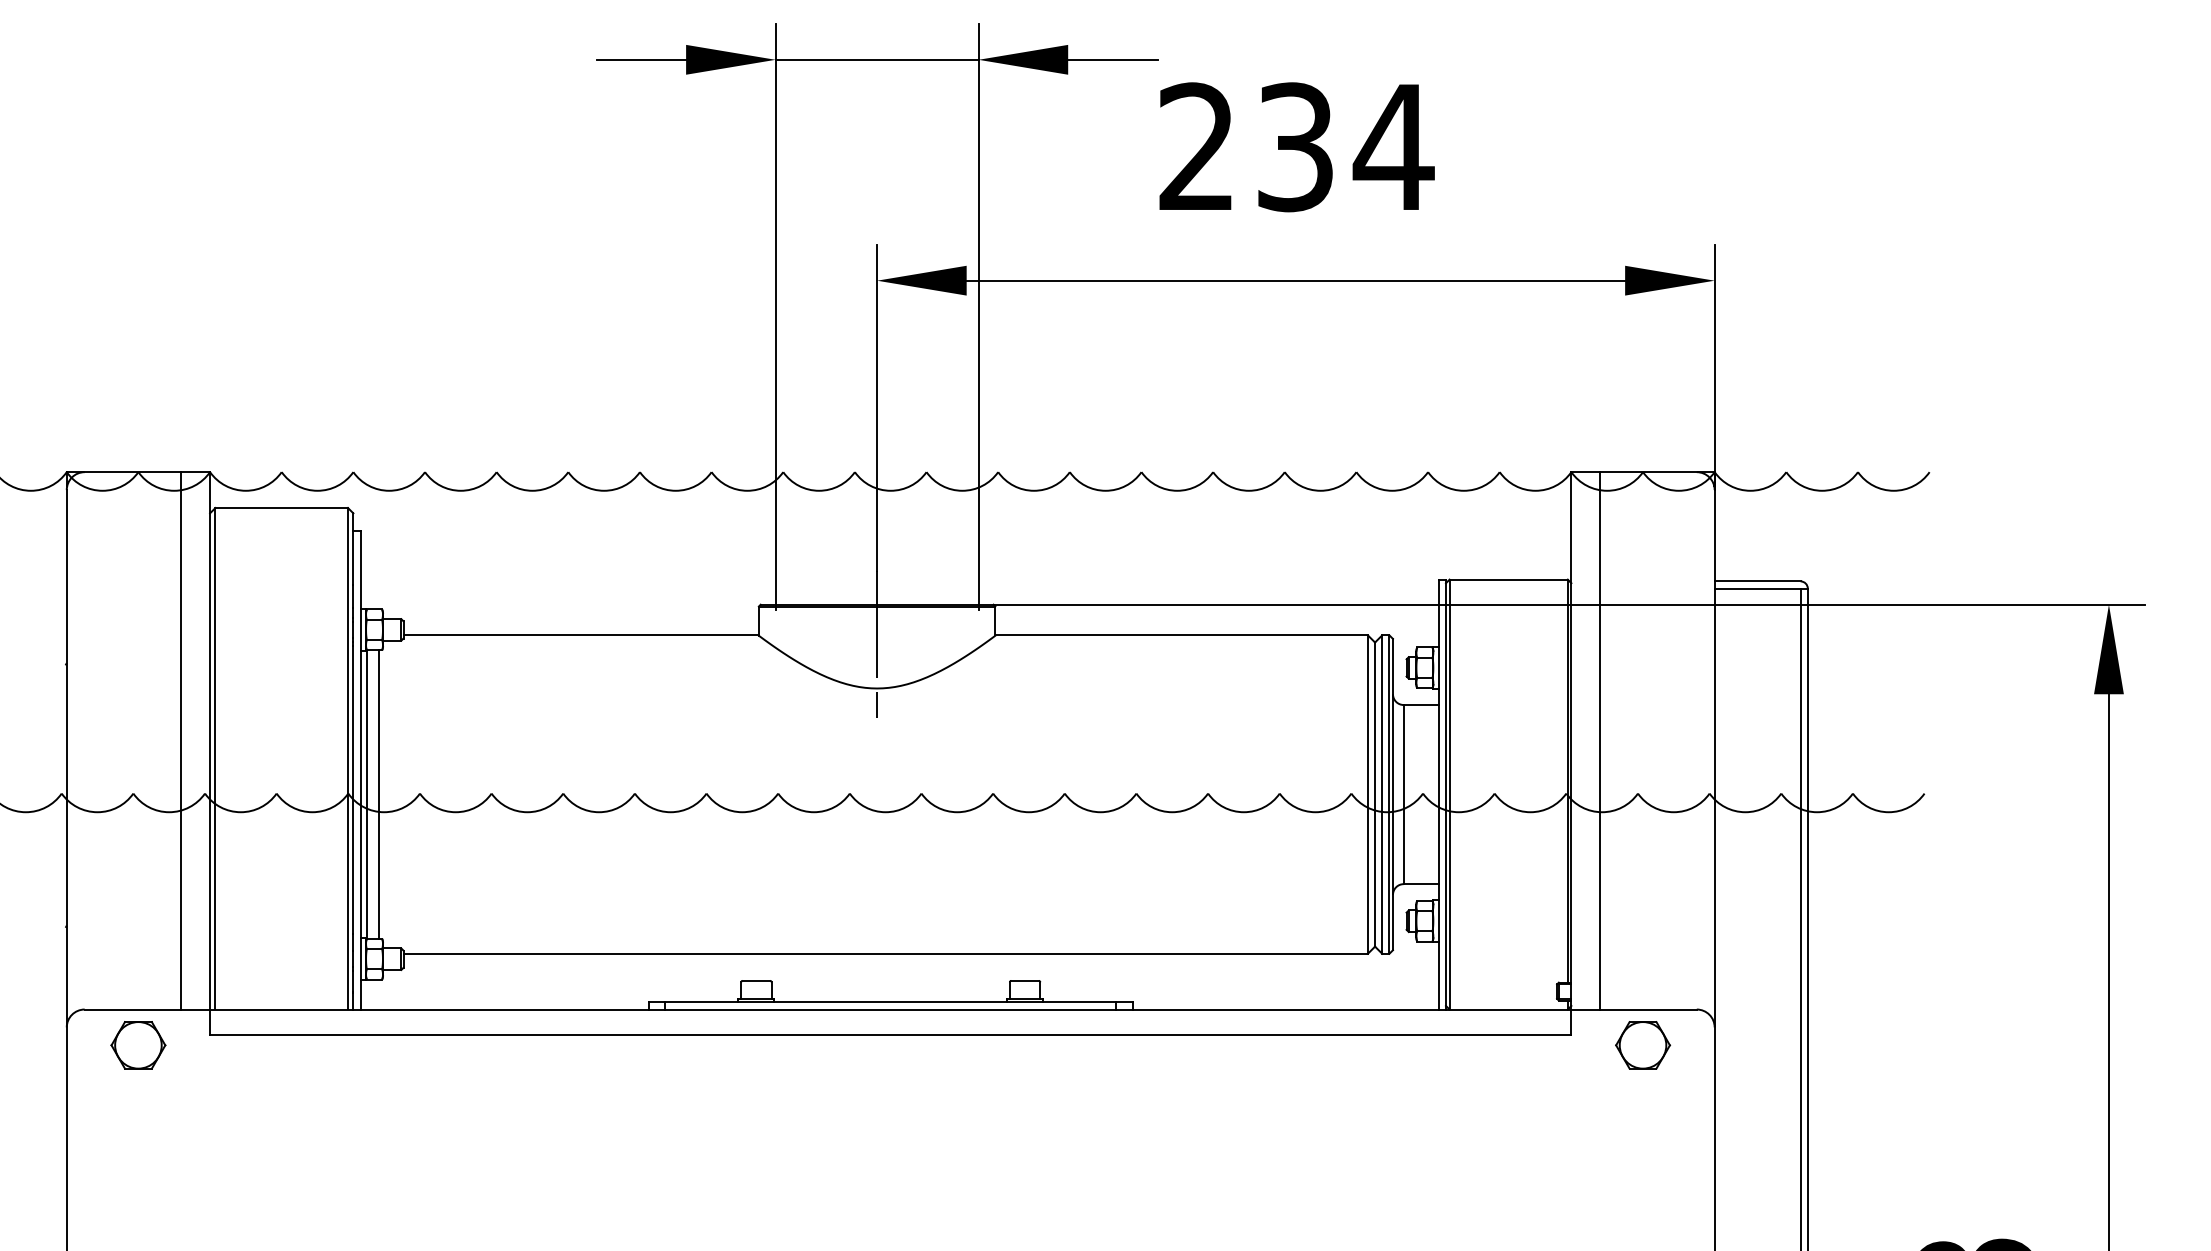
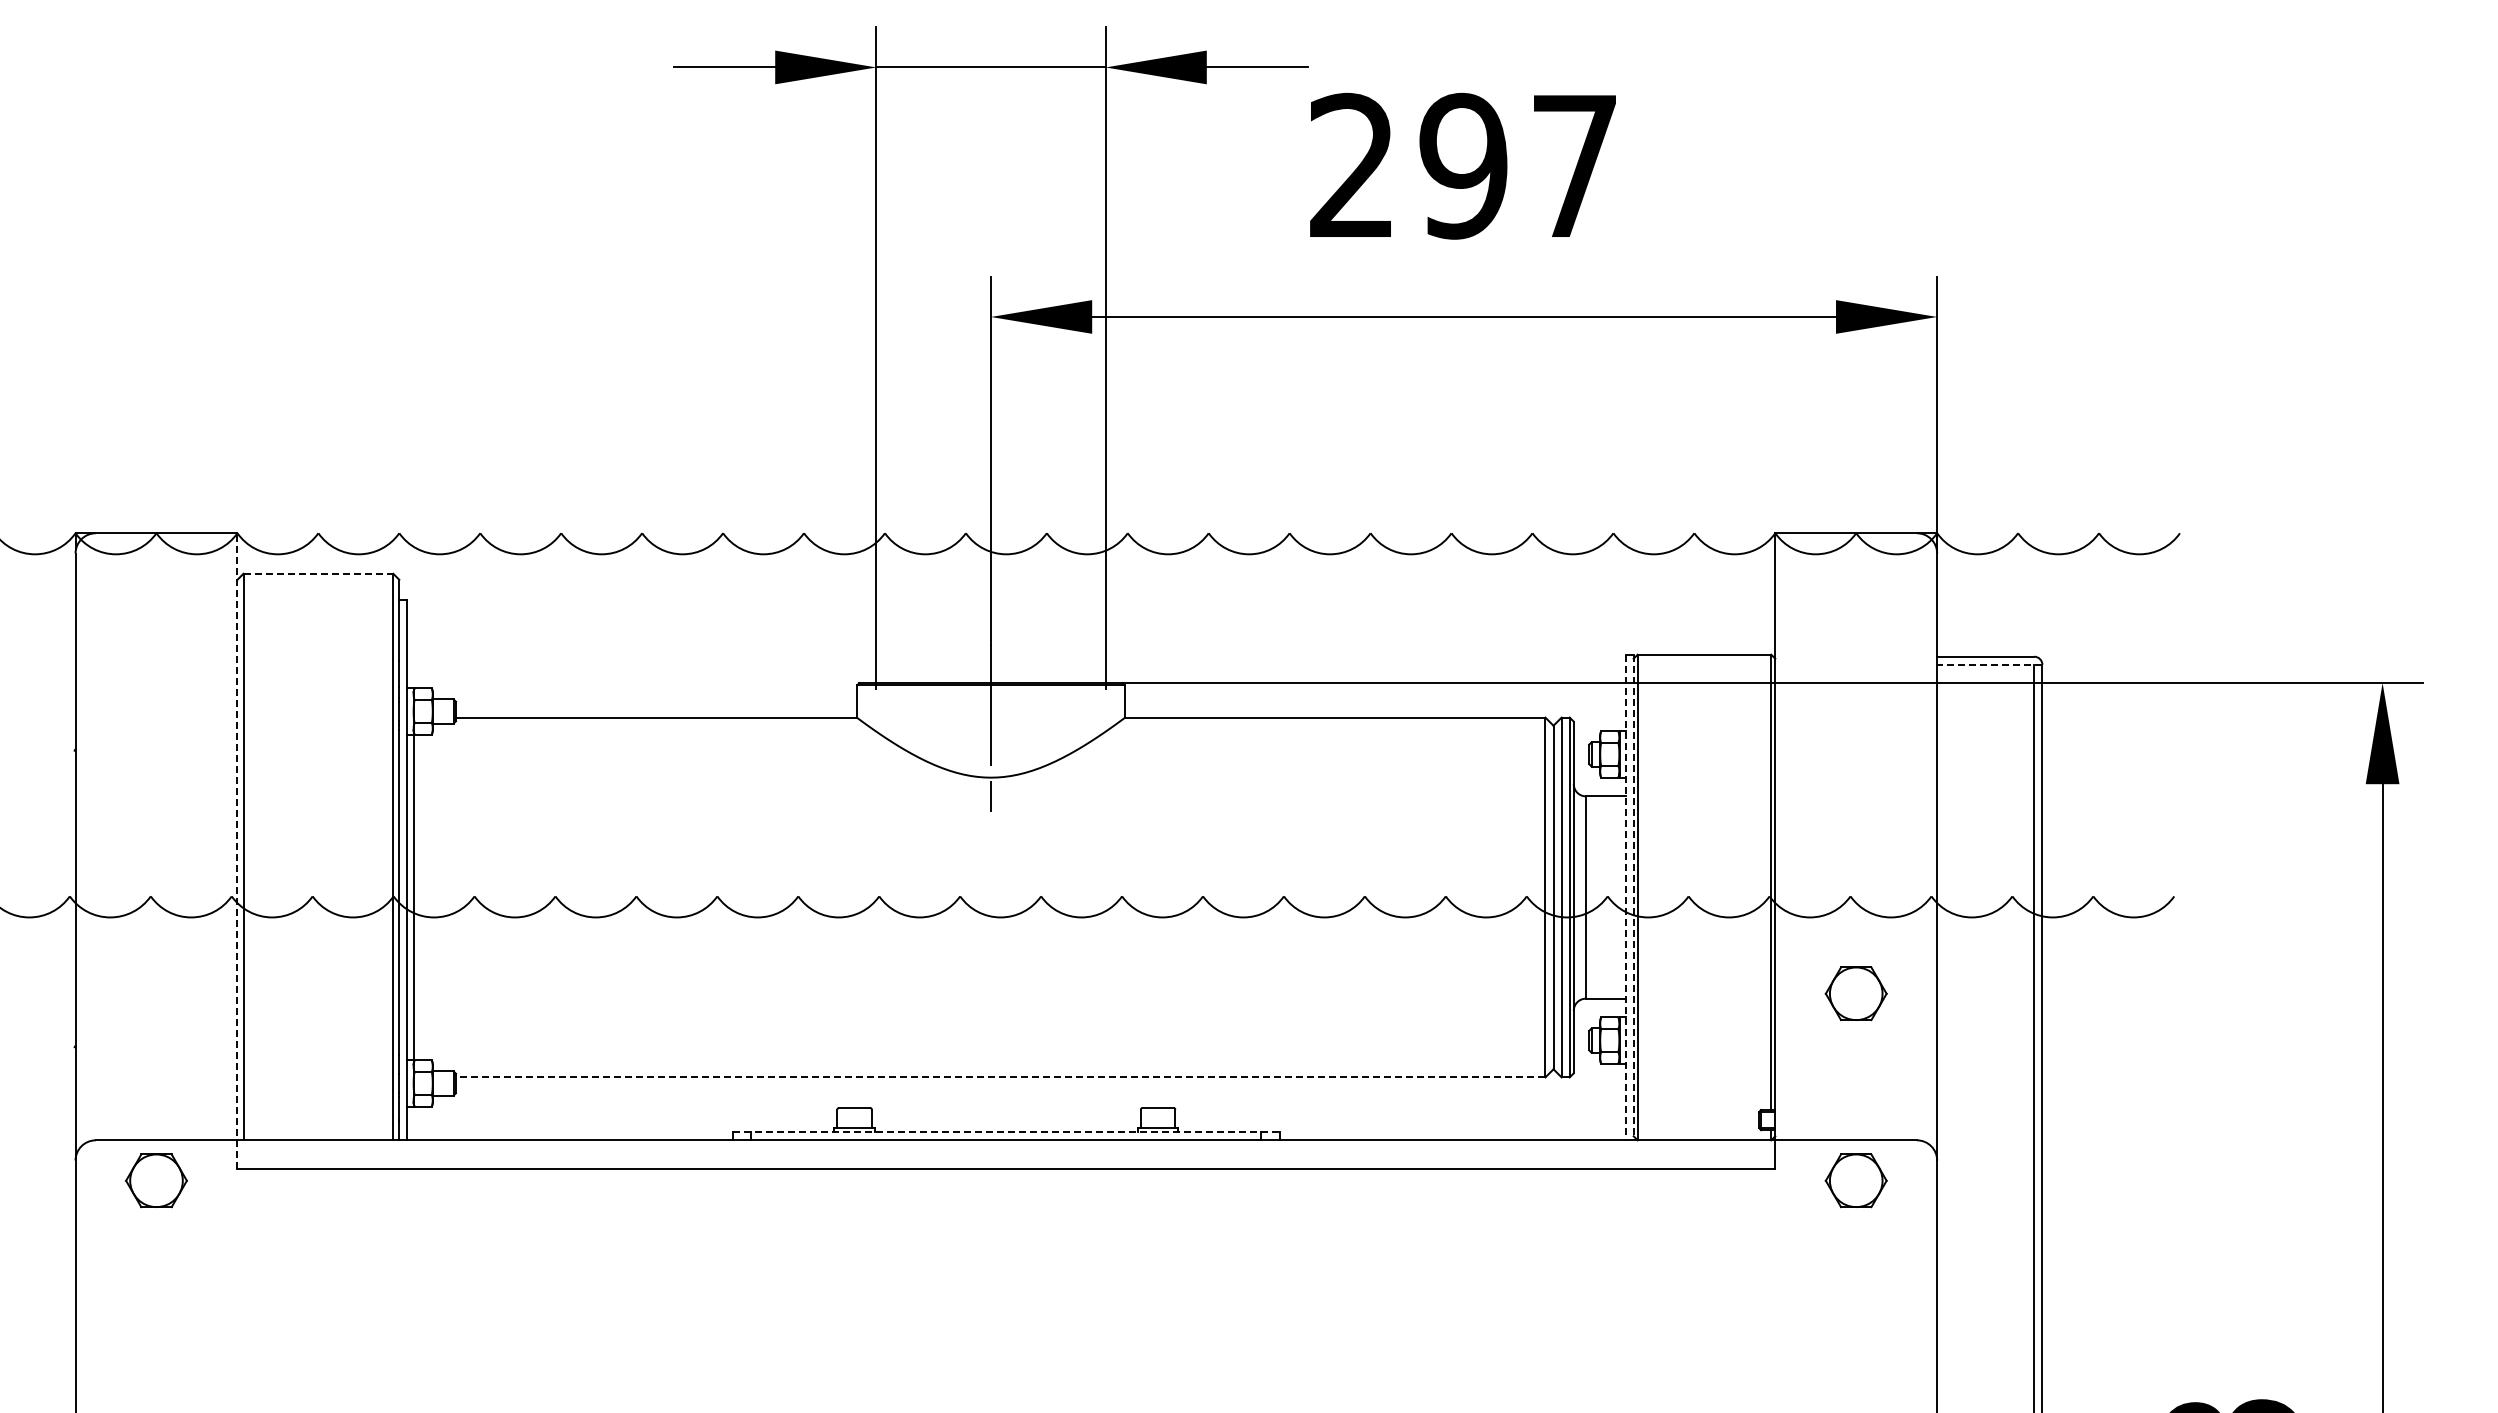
text: (1345, 146) -> (1520, 165), 234 -> 297
line: (281, 507) -> (318, 573), solid -> dashed
line: (1760, 588) -> (1989, 664), solid -> dashed
line: (181, 740) -> (205, 836), removed
line: (1599, 740) -> (1807, 836), removed
line: (210, 752) -> (237, 850), solid -> dashed
line: (379, 794) -> (428, 897), removed
line: (1438, 794) -> (1625, 897), solid -> dashed
line: (1445, 794) -> (1633, 897), solid -> dashed
part: (1642, 879) -> (1855, 993), added
line: (885, 953) -> (1000, 1077), solid -> dashed
line: (890, 1002) -> (1006, 1132), solid -> dashed

